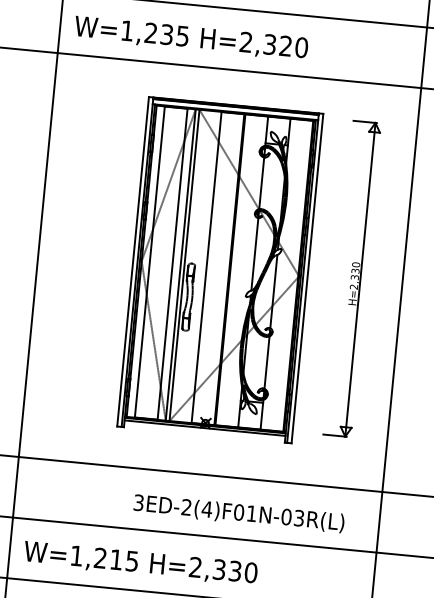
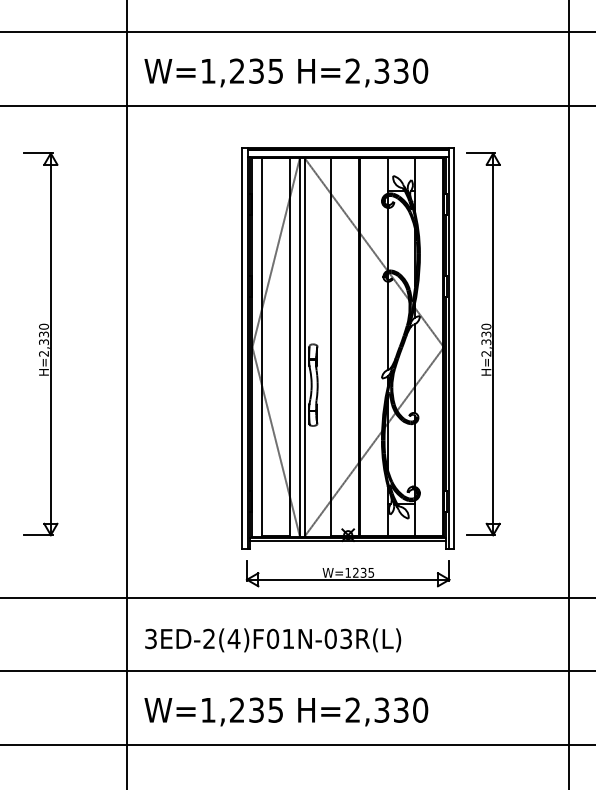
text: (286, 45) -> (401, 70), H=2,320 -> H=2,330
part: (352, 279) -> (483, 344), moved
part: (201, 454) -> (347, 573), added
text: (239, 513) -> (273, 640), moved
text: (116, 559) -> (256, 709), W=1,215 -> W=1,235

